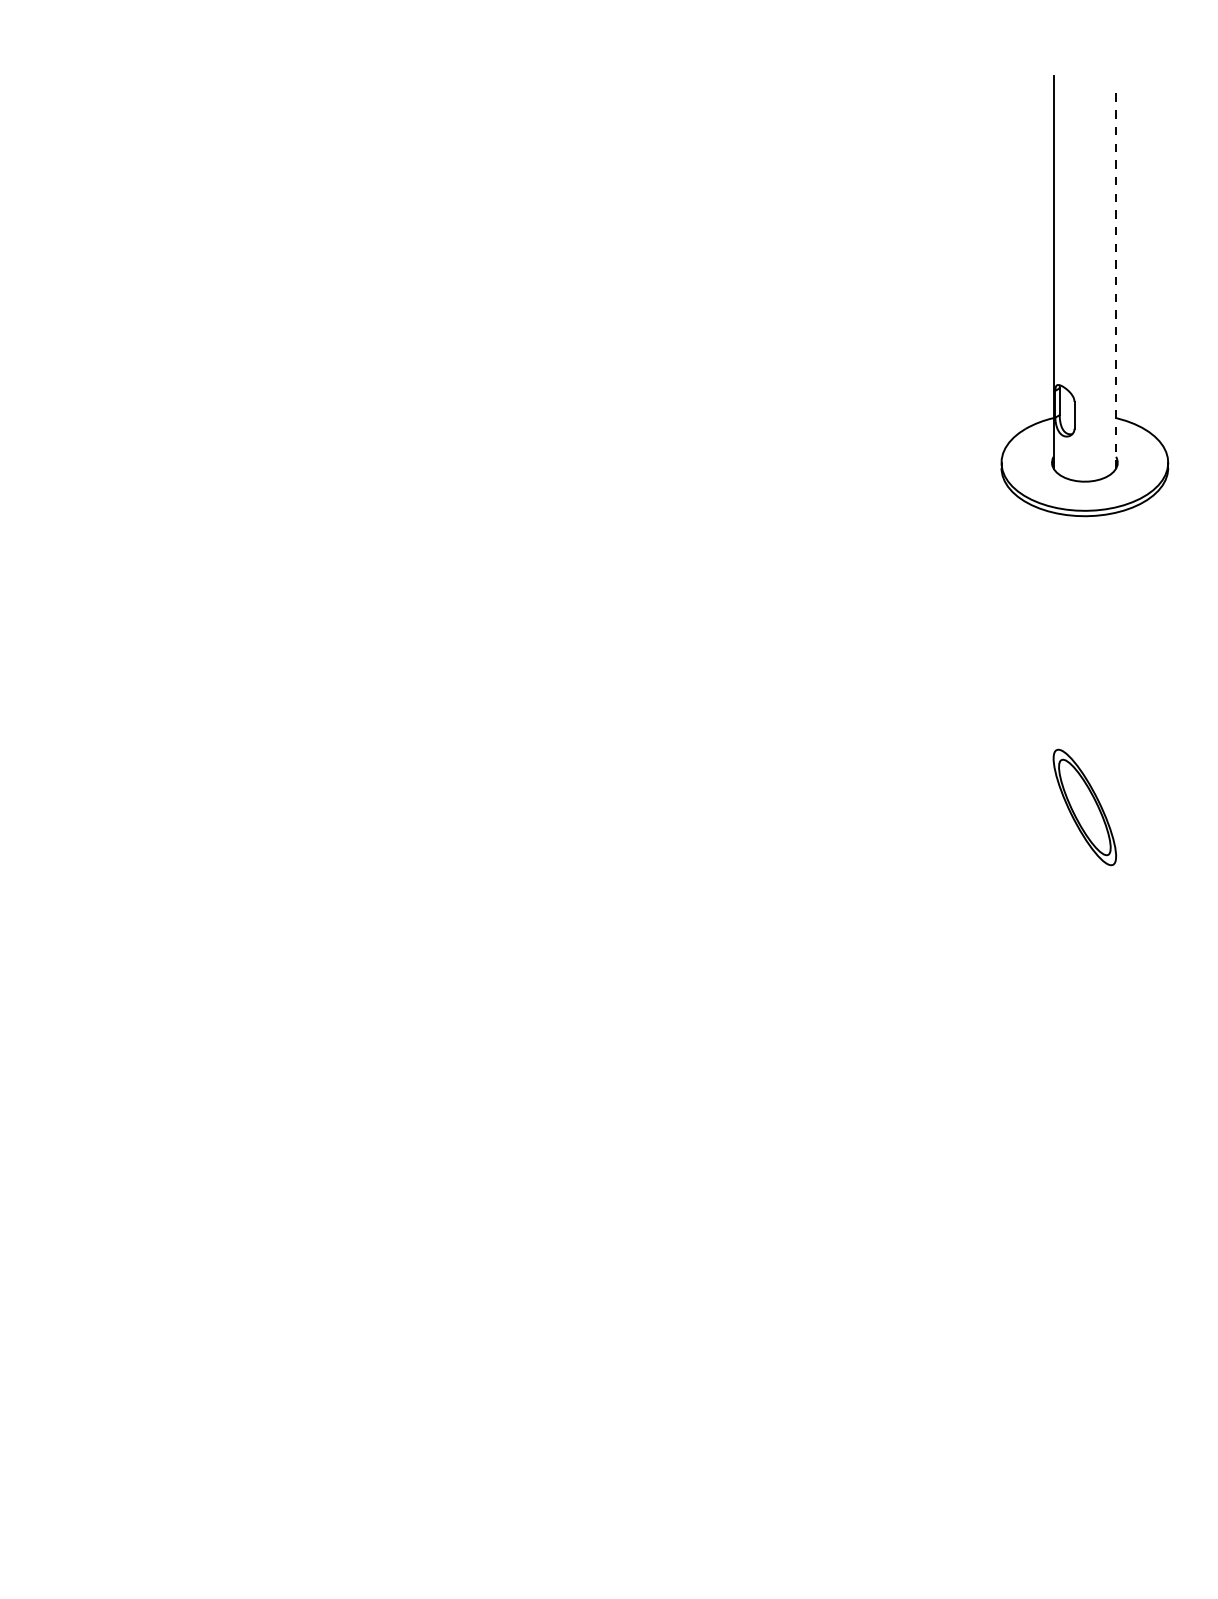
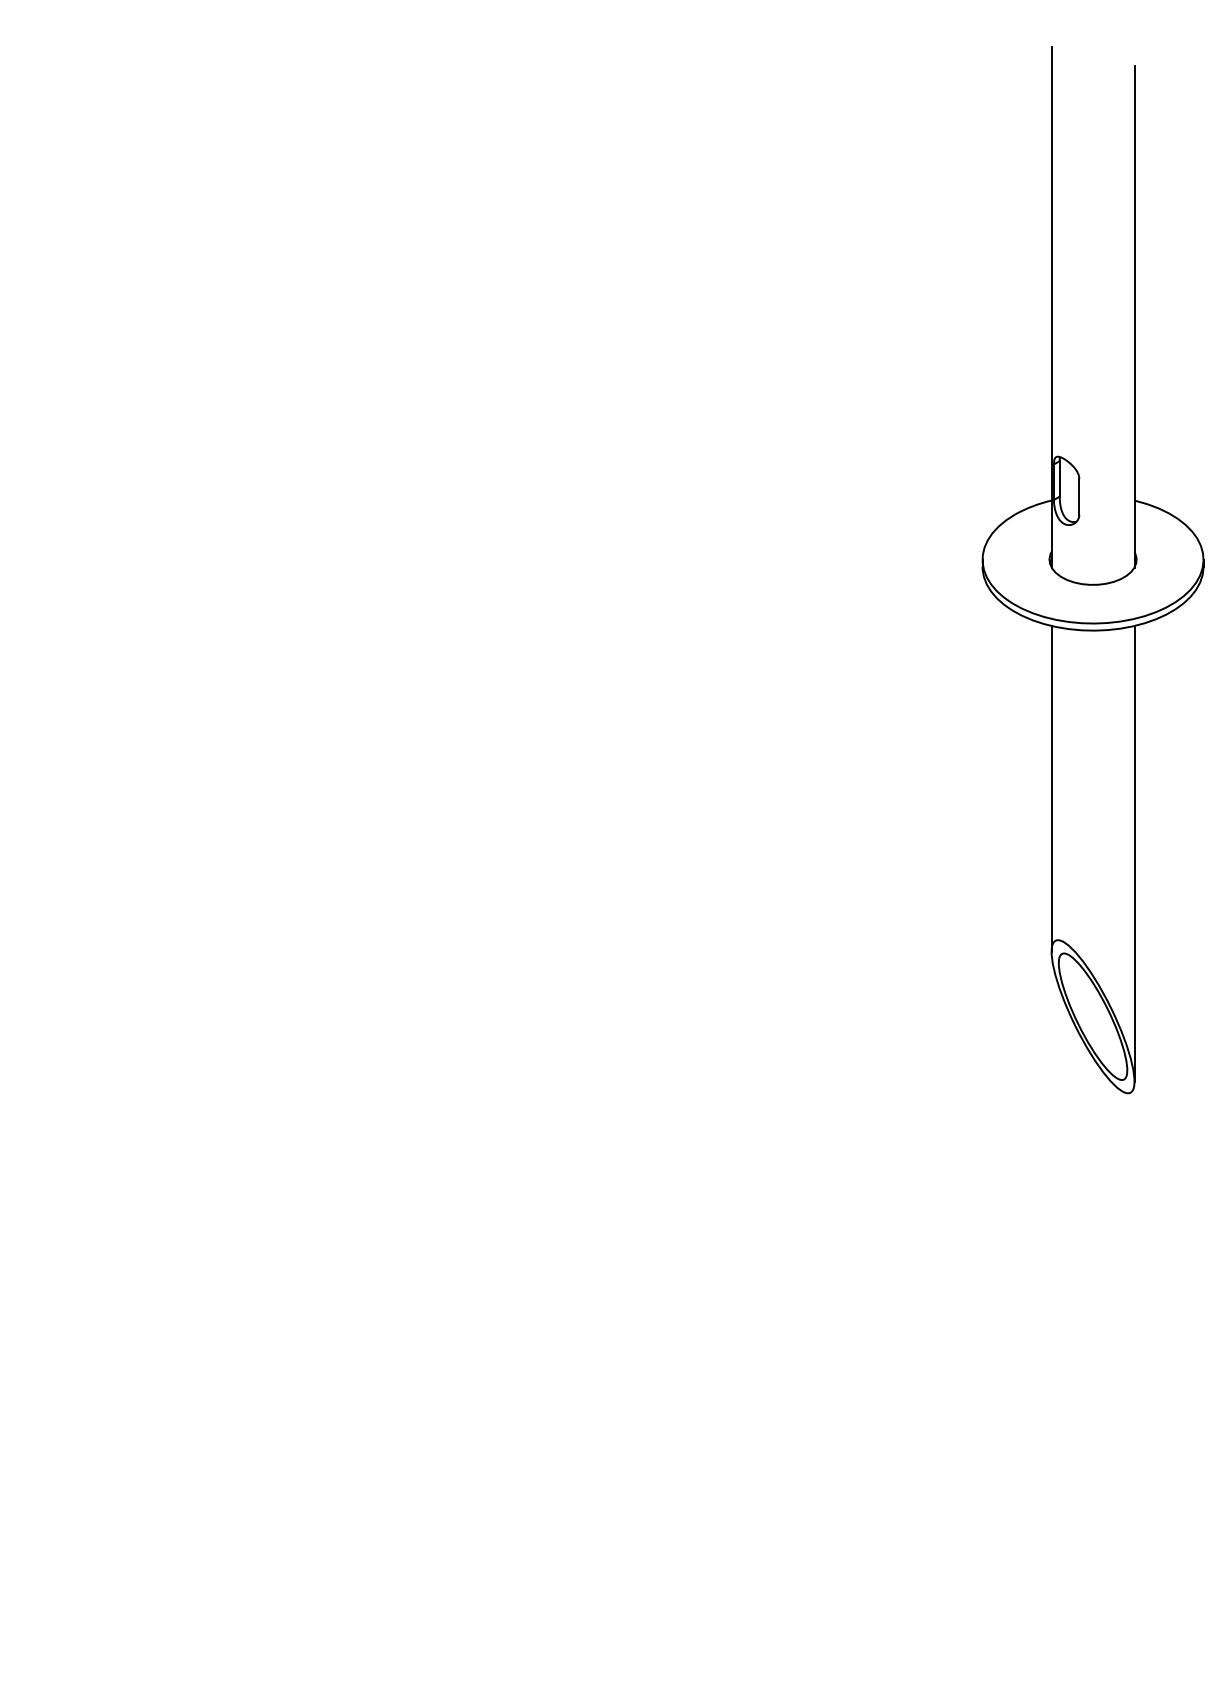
line: (1116, 278) -> (1134, 315), dashed -> solid
line: (1053, 635) -> (1051, 788), added
line: (1116, 684) -> (1134, 853), added

